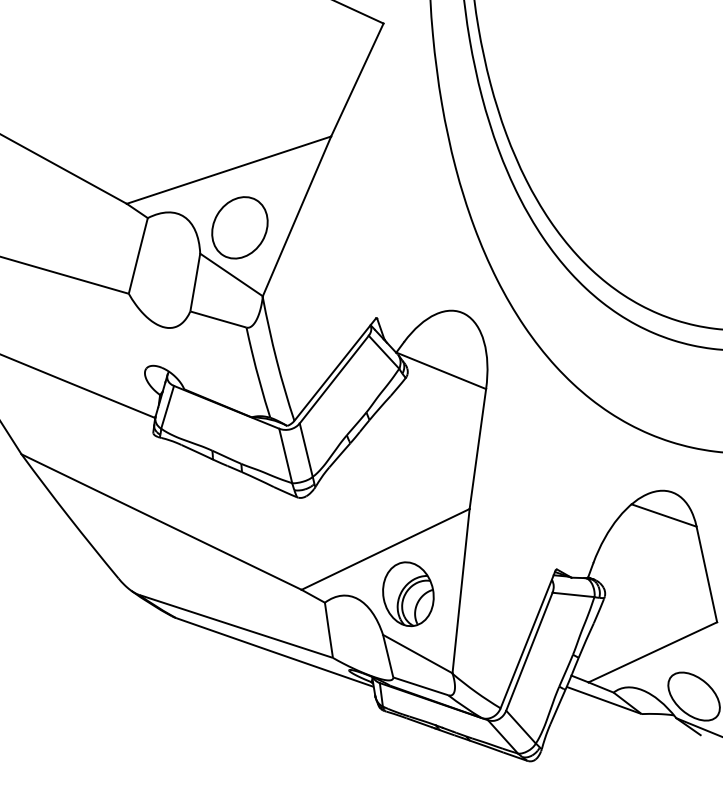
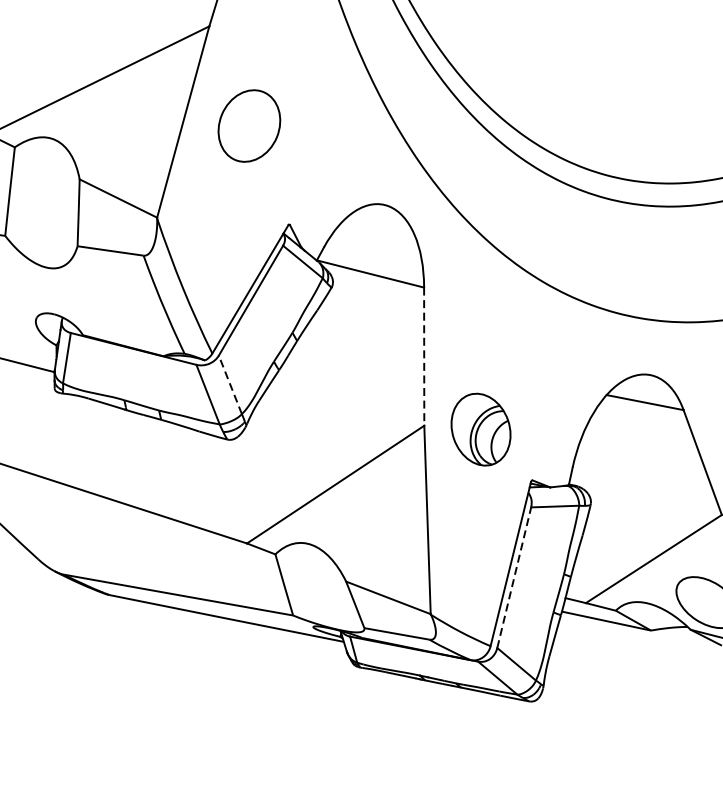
part: (239, 227) -> (248, 125), moved
line: (306, 449) -> (230, 384), solid -> dashed
line: (477, 449) -> (423, 357), solid -> dashed
part: (408, 594) -> (481, 429), moved
line: (529, 651) -> (514, 577), solid -> dashed

